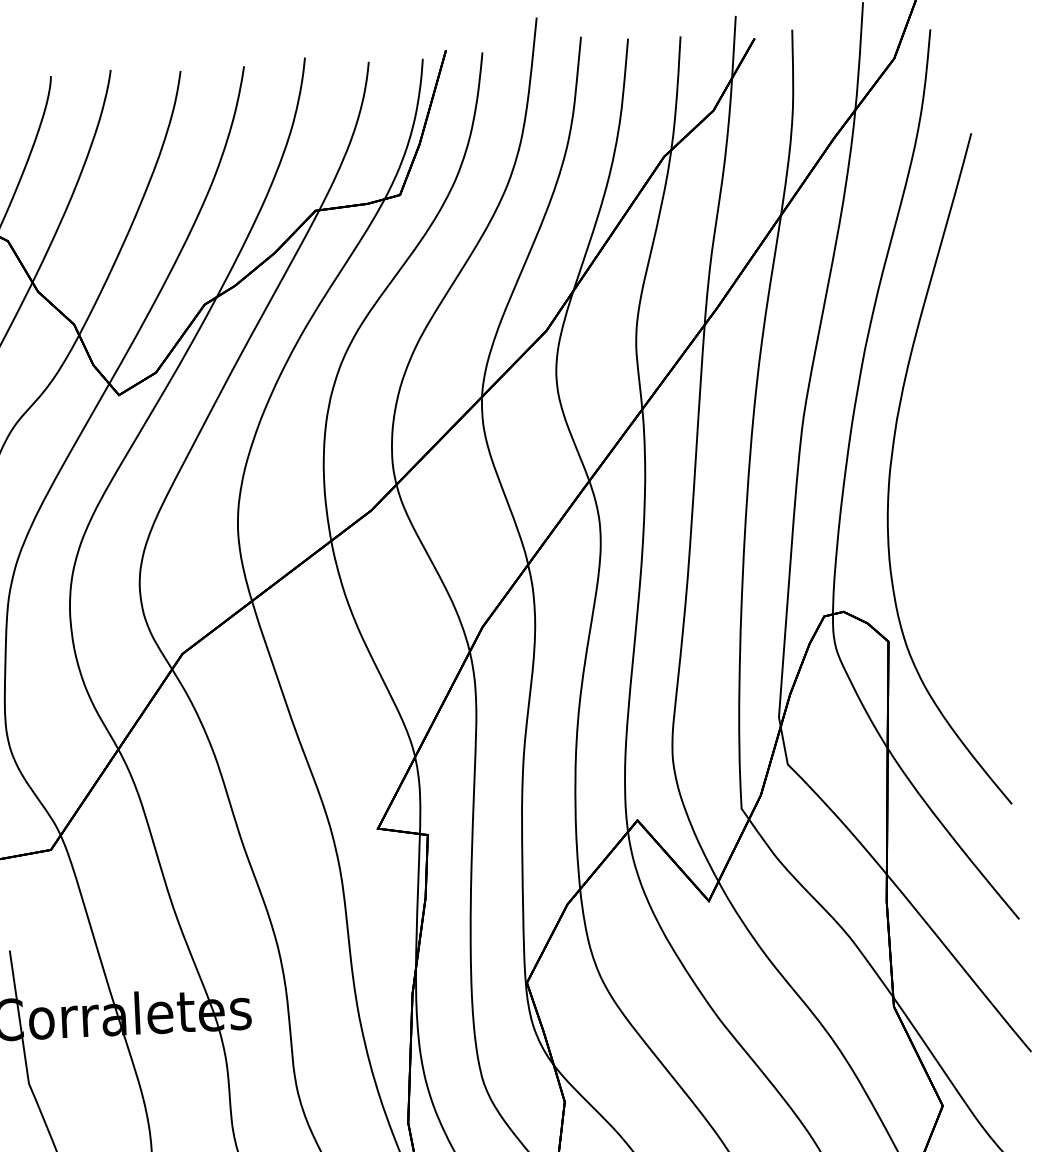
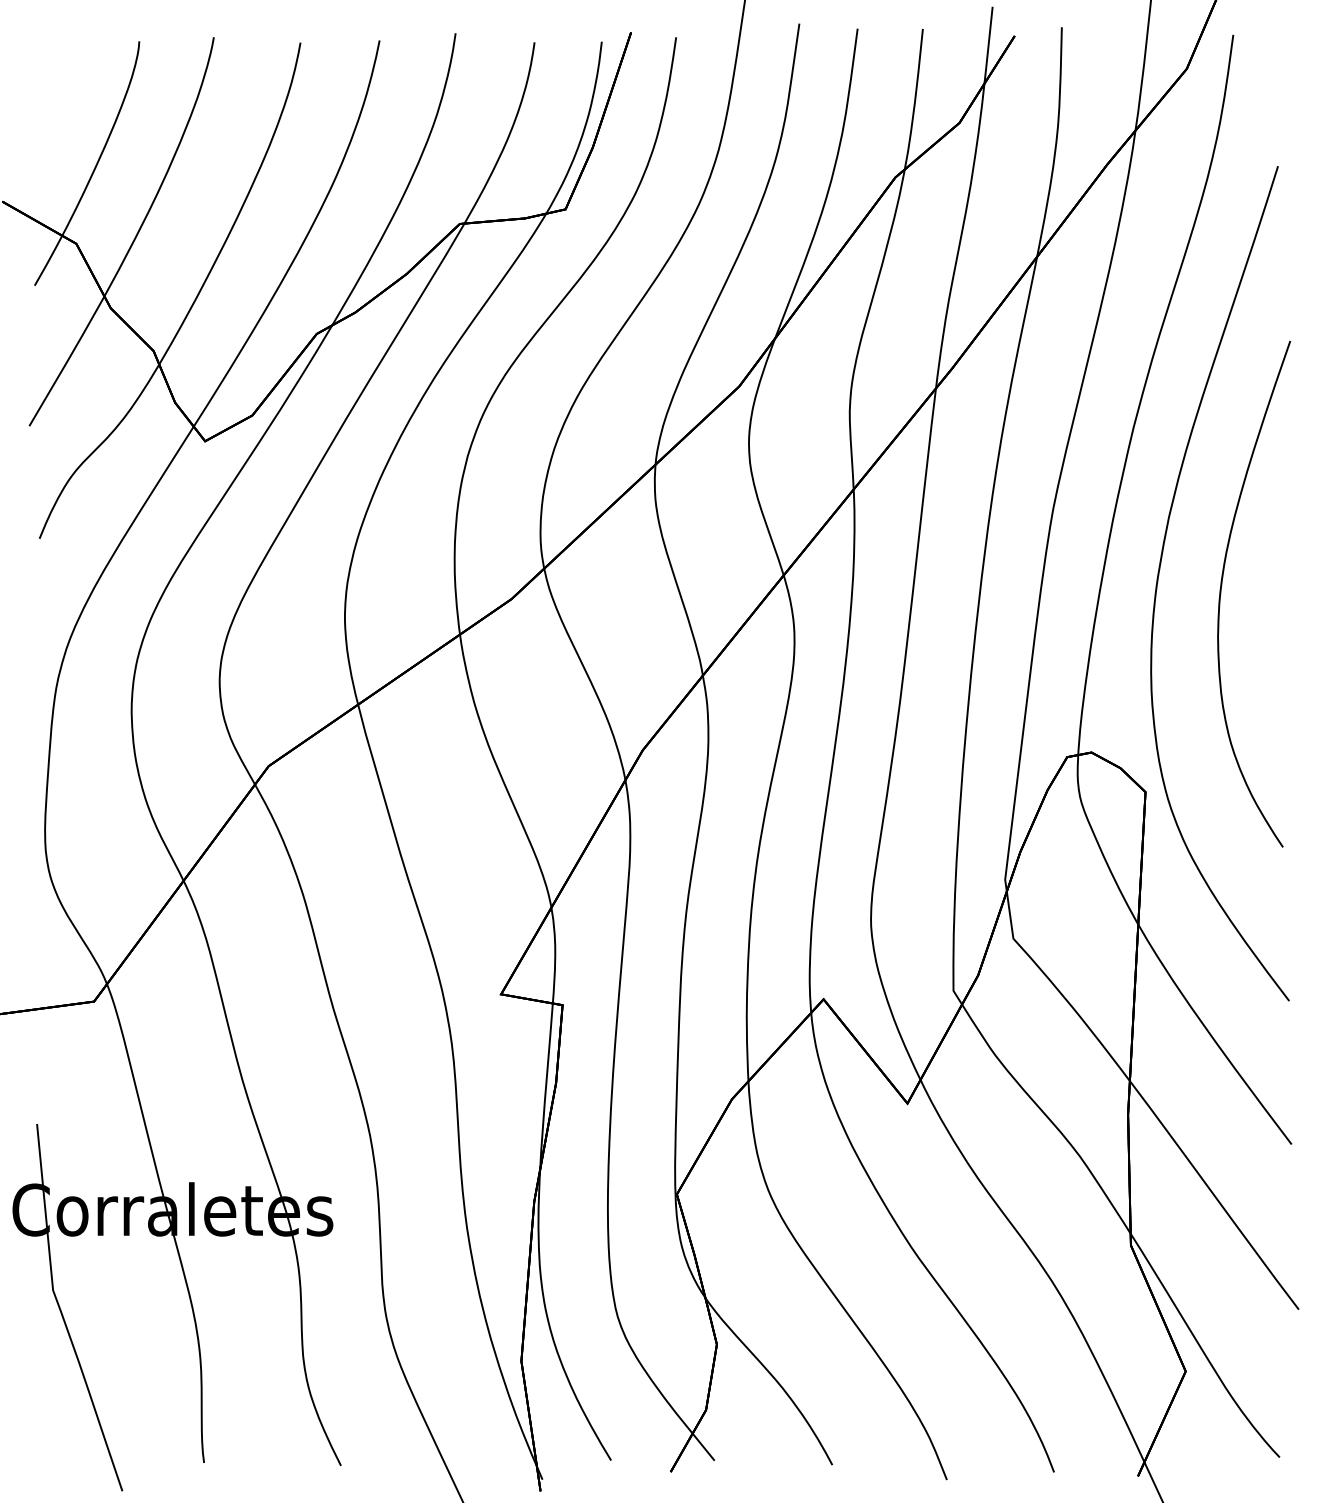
curve: (942, 472) -> (1222, 585), added

